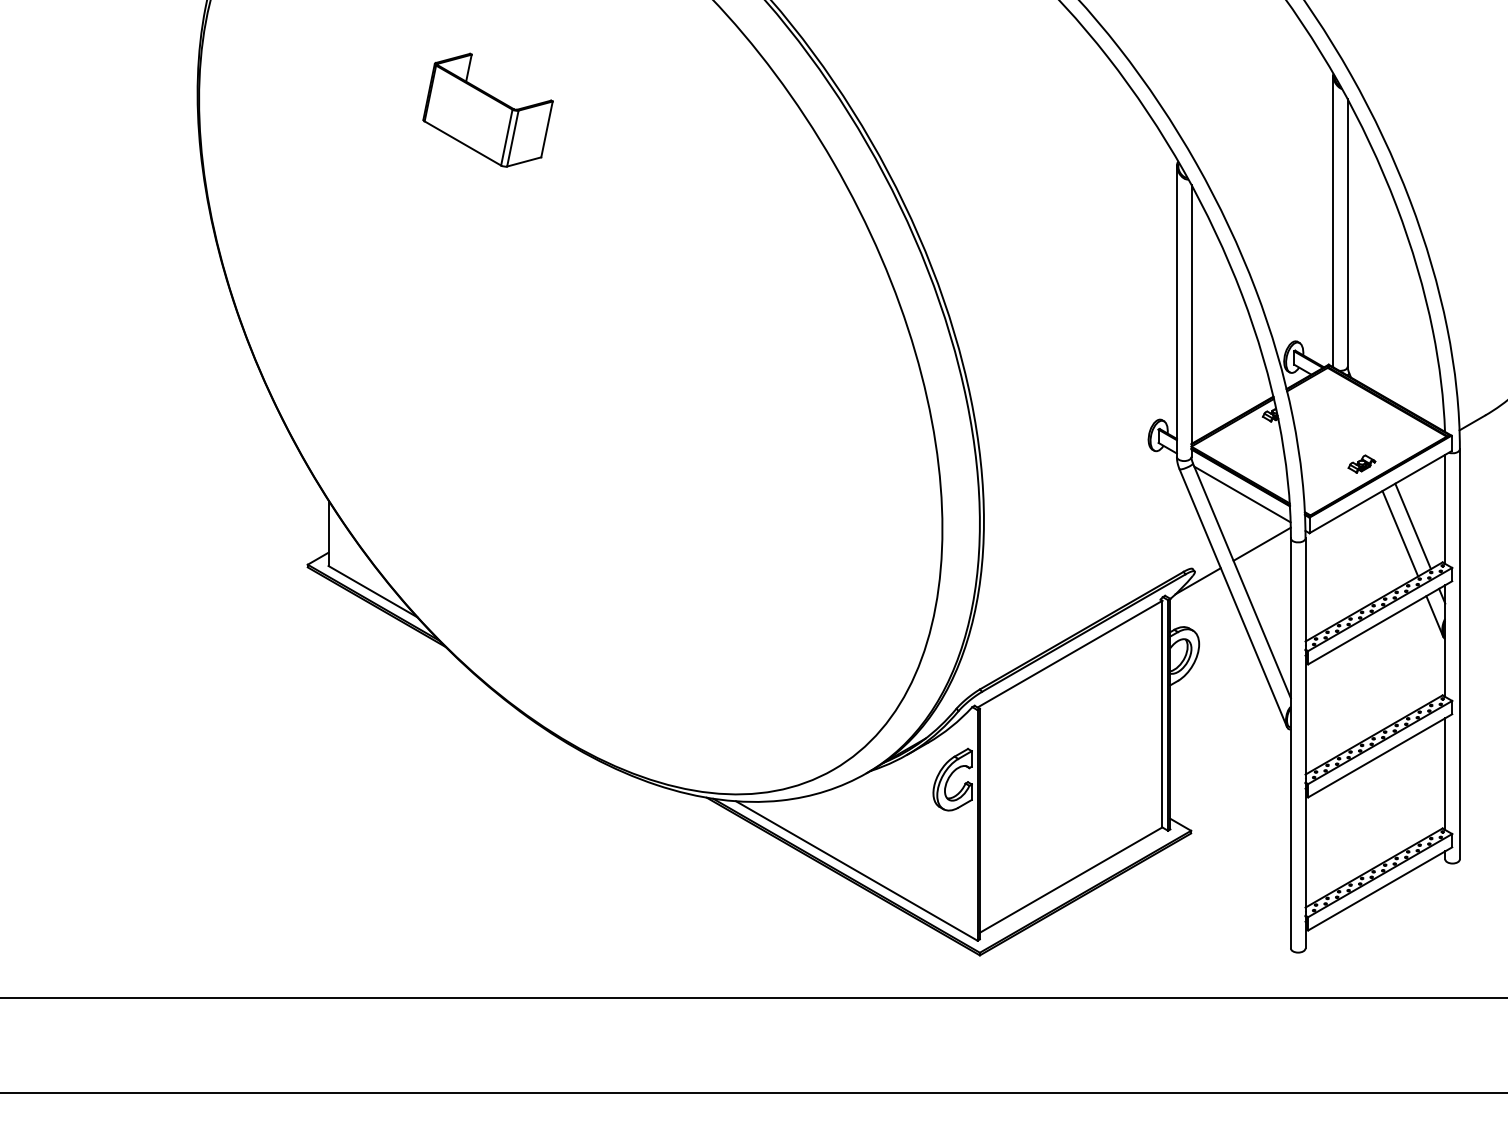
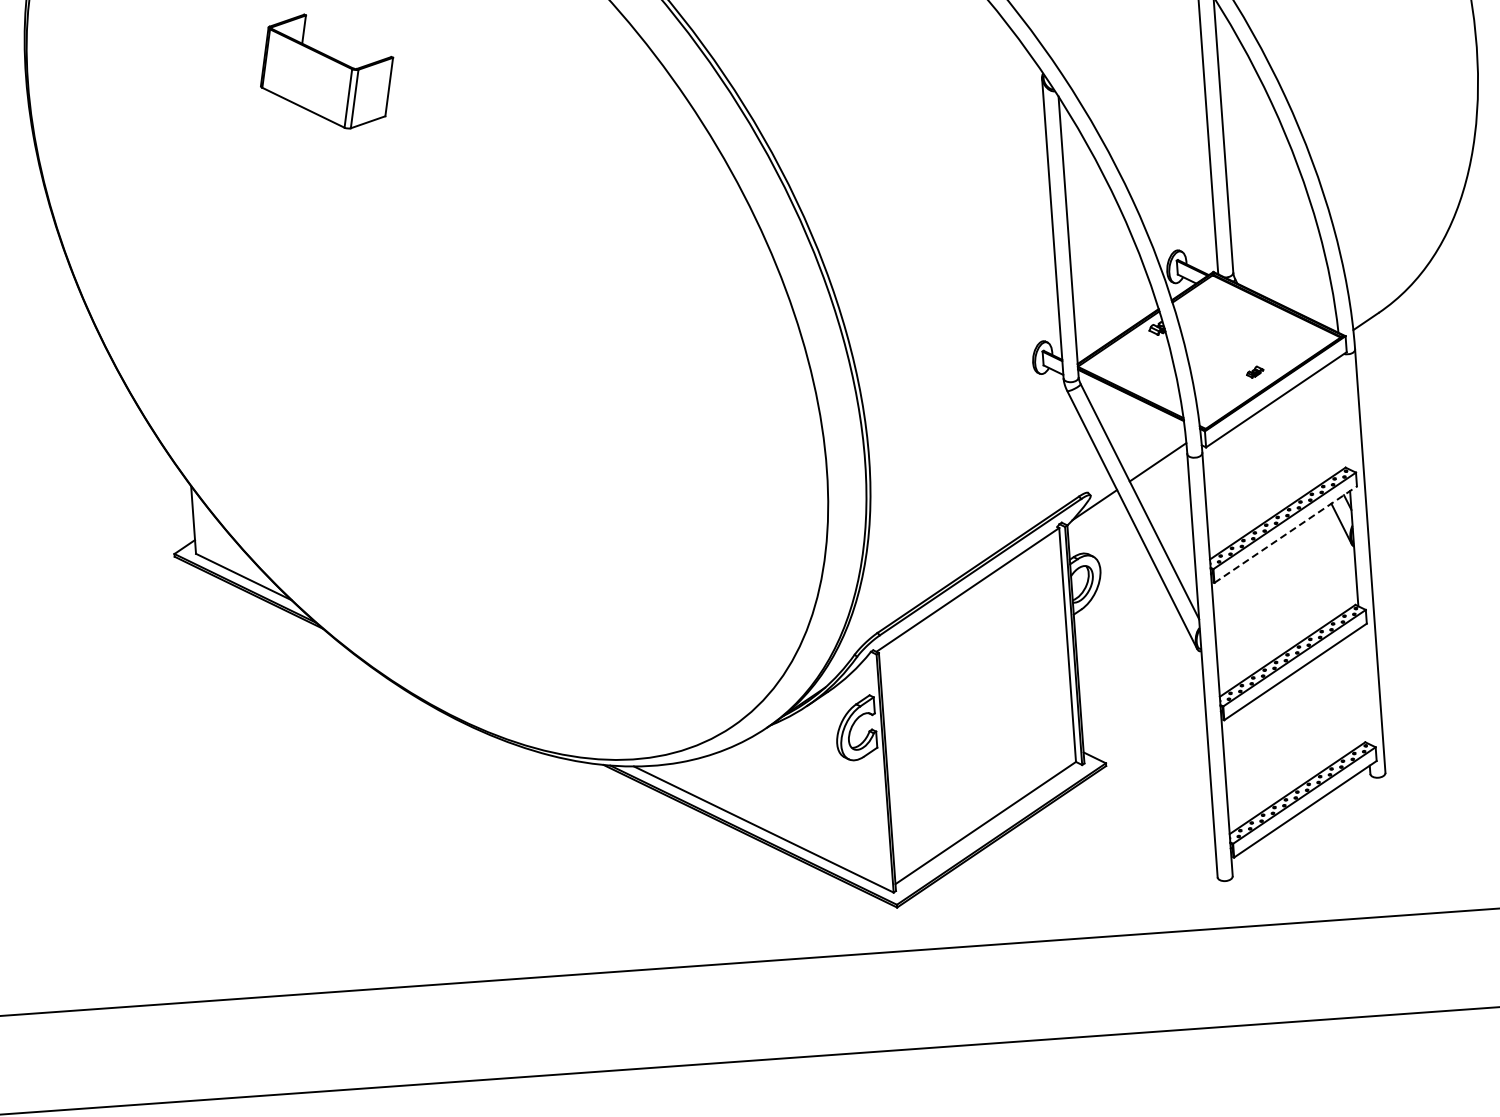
part: (1361, 463) -> (1254, 371), size x0.6
line: (1242, 494) -> (1134, 412), removed
line: (1445, 508) -> (1344, 411), removed
line: (1412, 526) -> (1311, 432), removed
line: (1400, 533) -> (1300, 440), removed
line: (1380, 622) -> (1285, 534), solid -> dashed
line: (1445, 773) -> (1364, 685), removed

